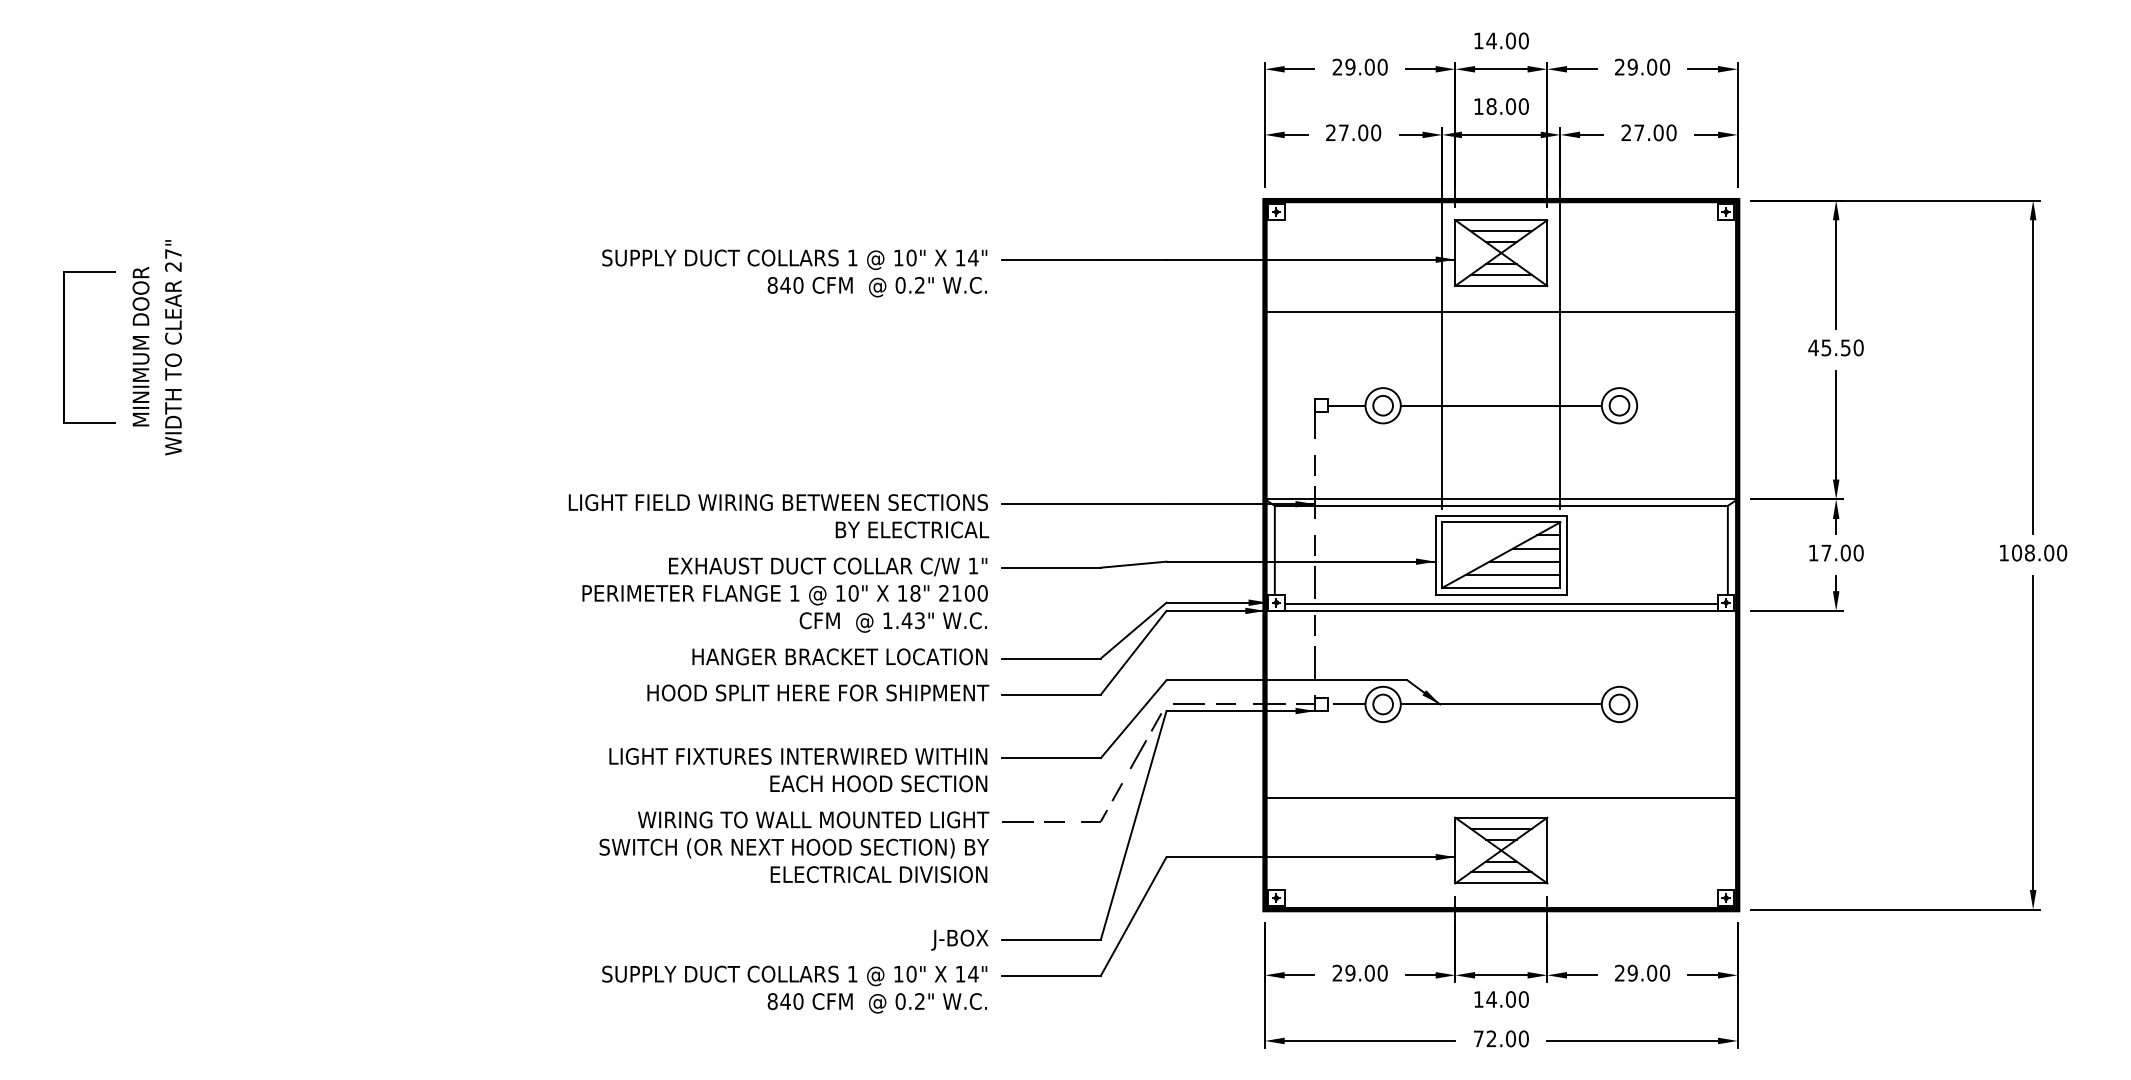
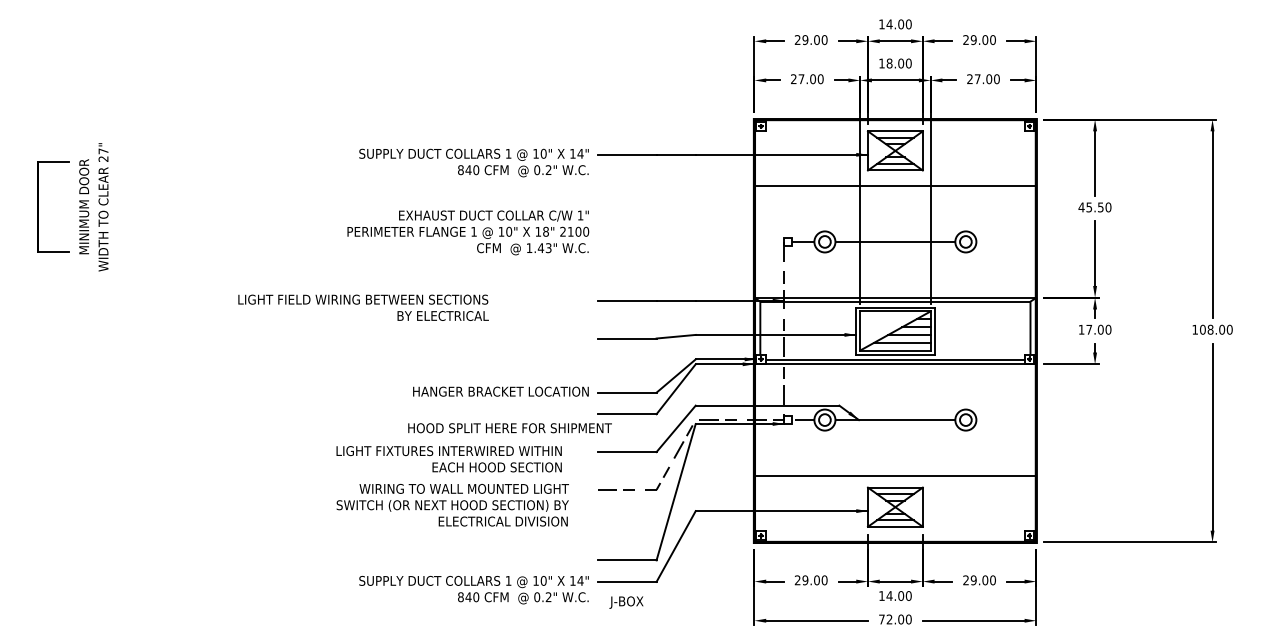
text: (778, 515) -> (363, 307), moved
text: (785, 594) -> (468, 232), moved
text: (817, 693) -> (509, 428), moved
text: (797, 770) -> (448, 459), moved
text: (793, 847) -> (452, 505), moved
text: (959, 939) -> (626, 602), moved

